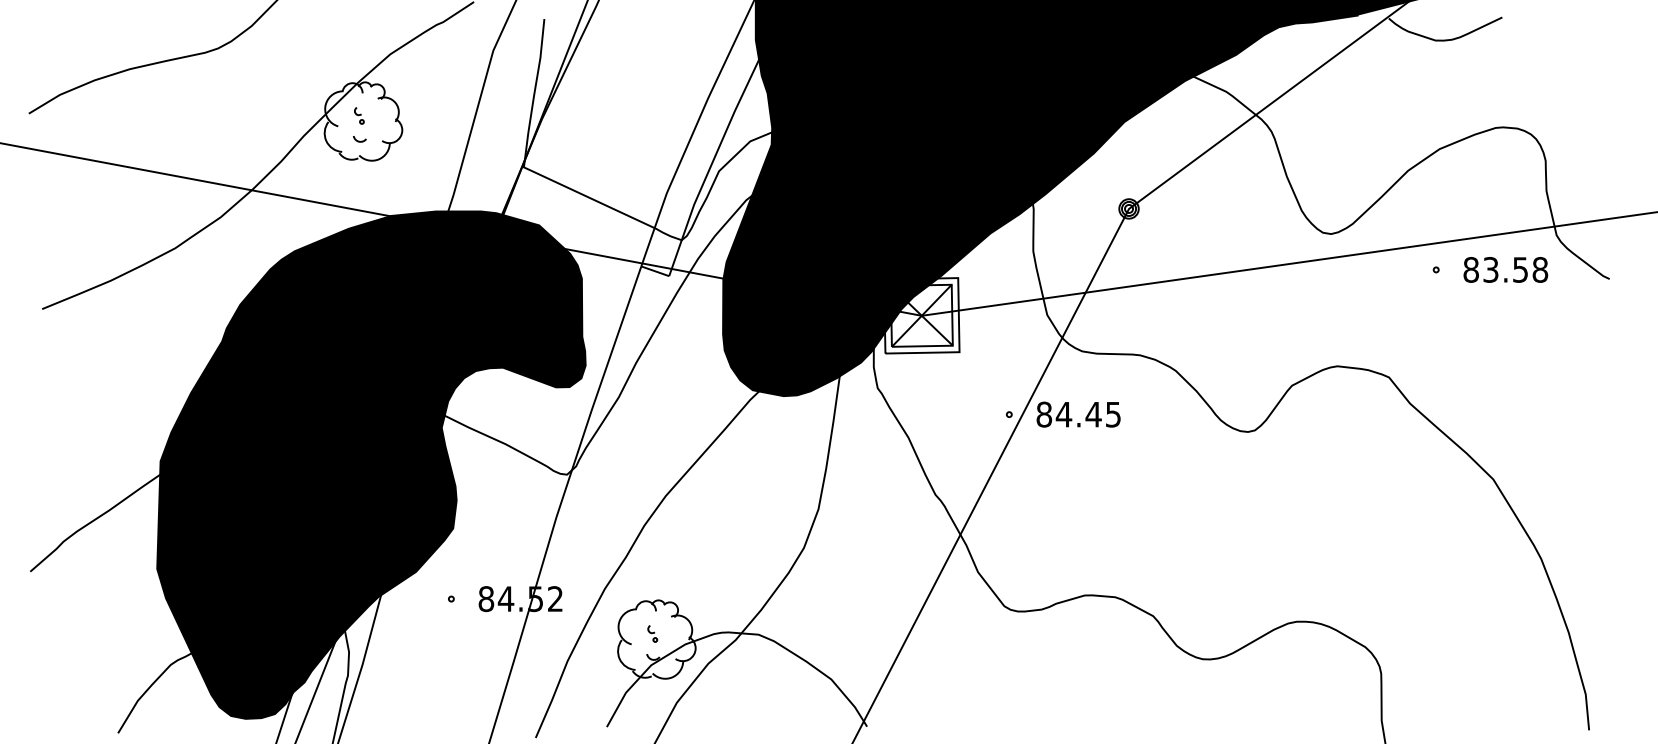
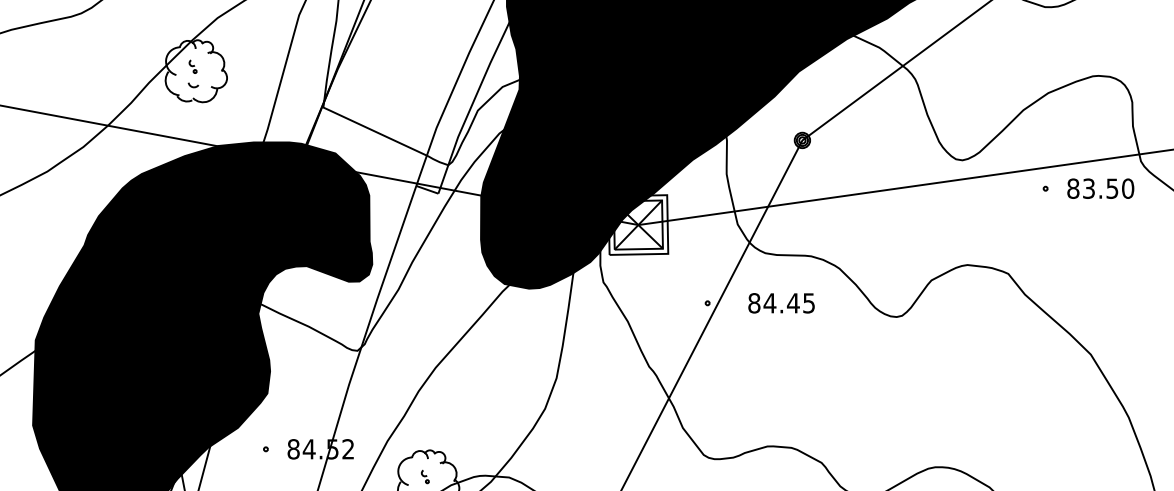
text: (1540, 269) -> (1128, 188), 83.58 -> 83.50
text: (1078, 414) -> (781, 303), moved

